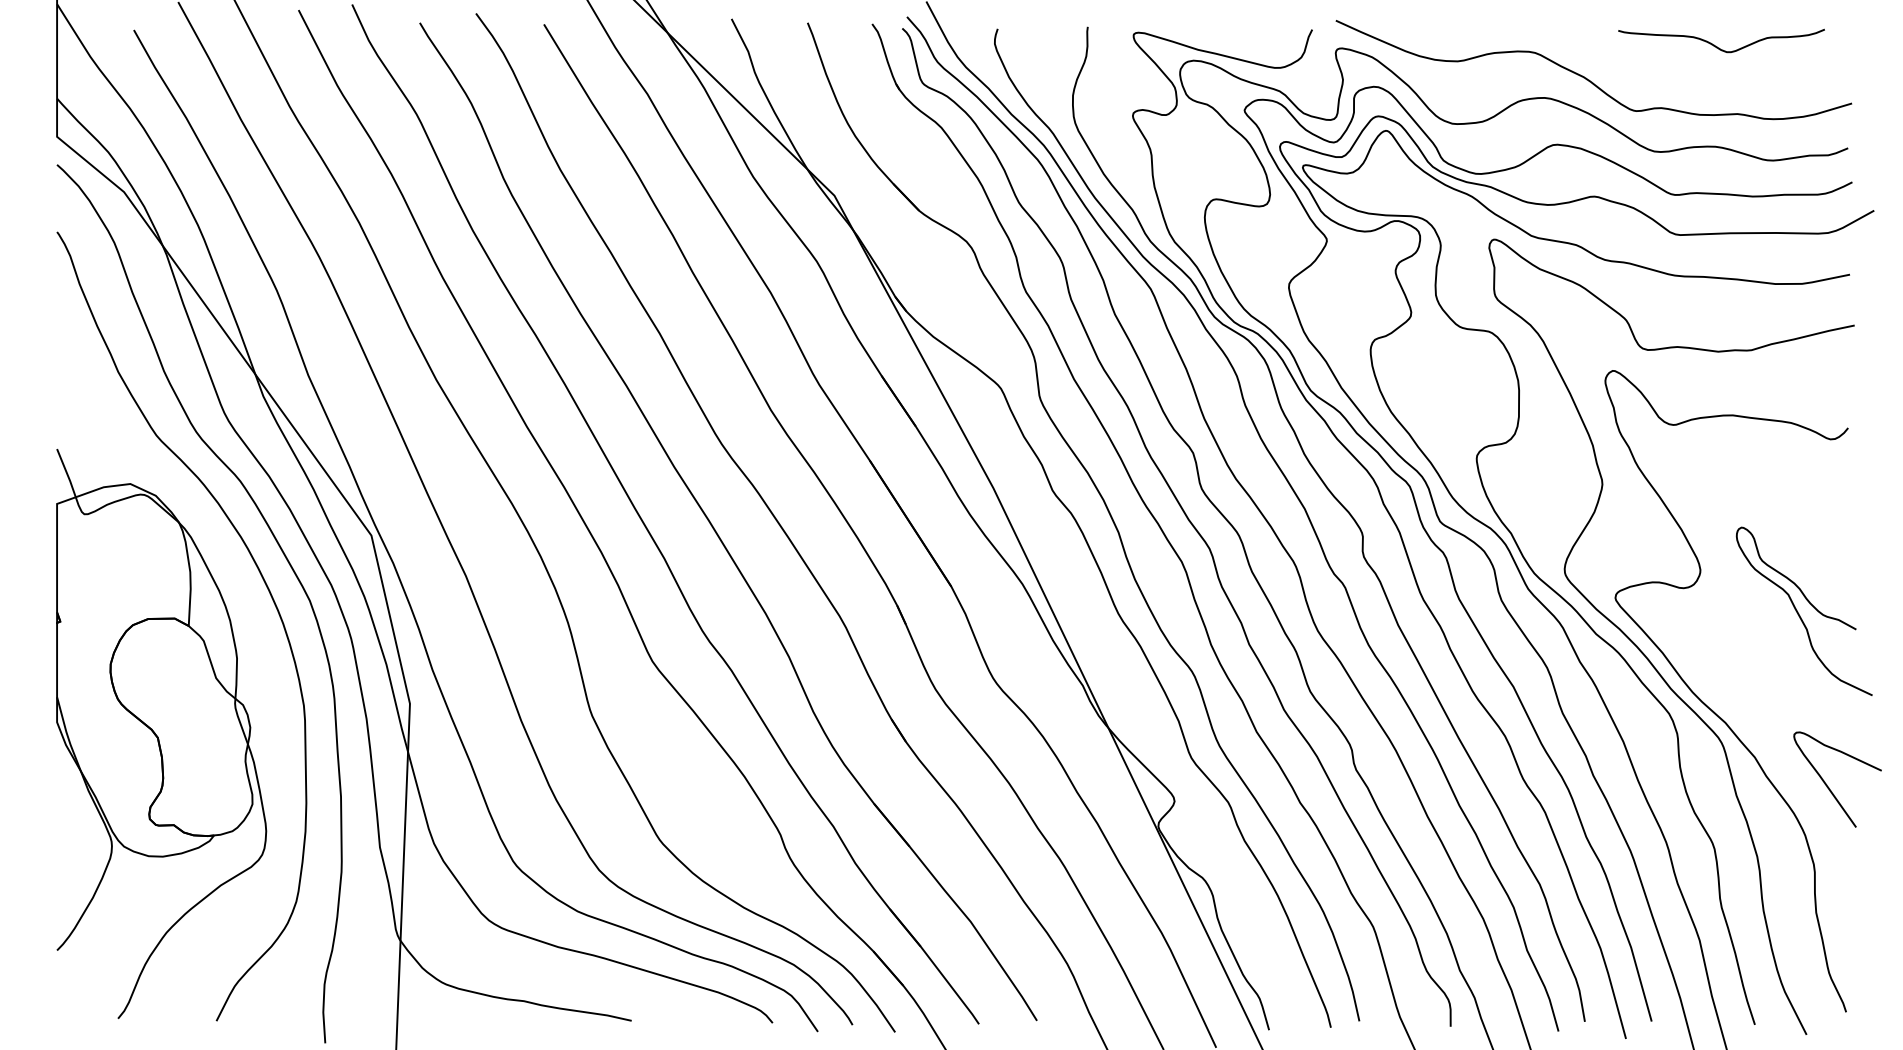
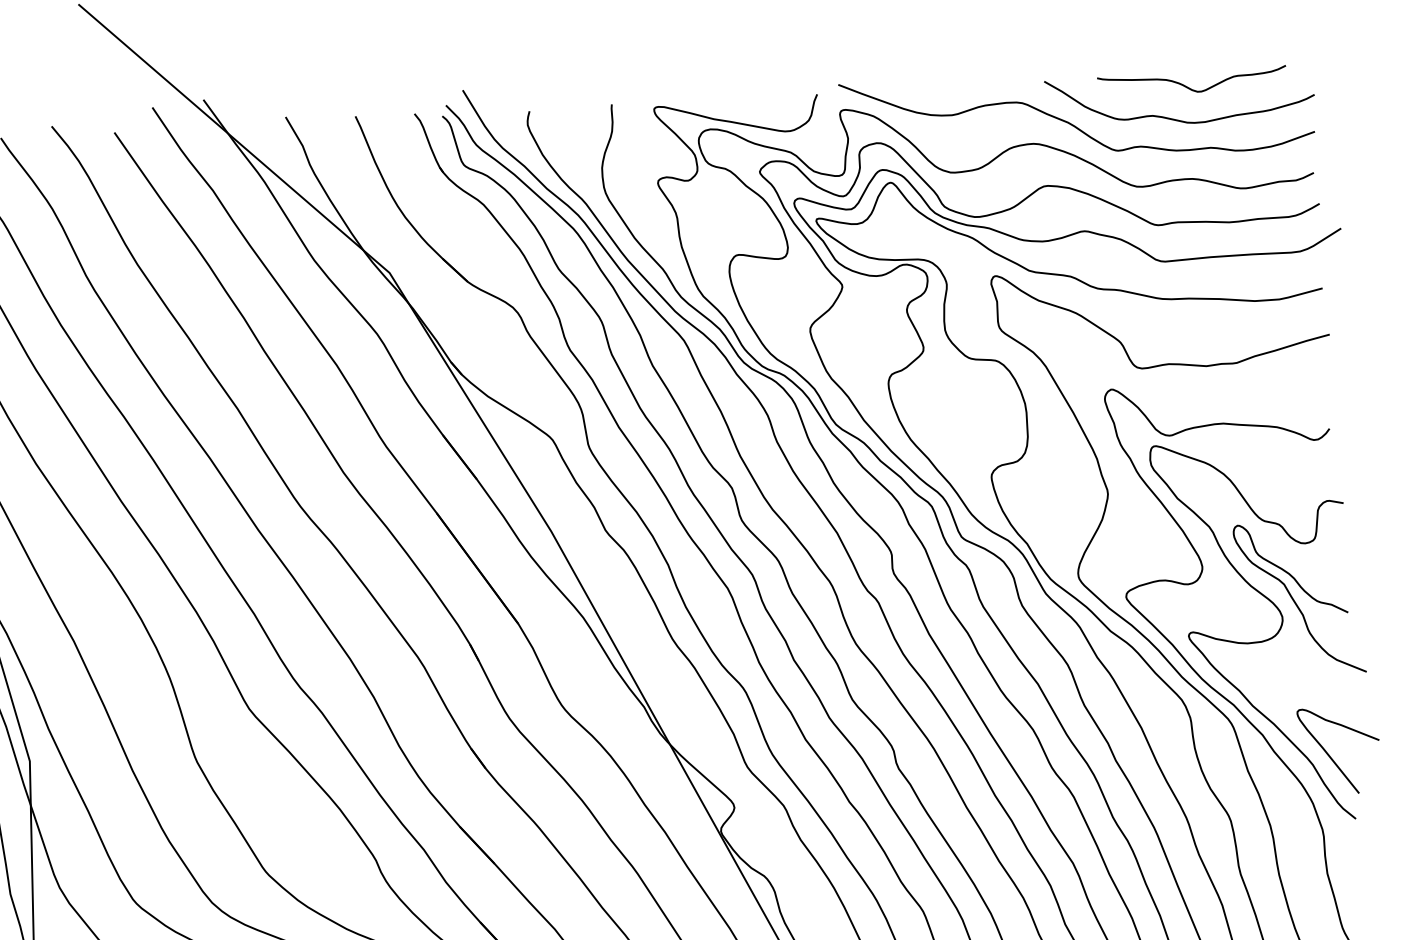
curve: (1701, 80) -> (1175, 119), added
curve: (1753, 655) -> (1255, 641), added

